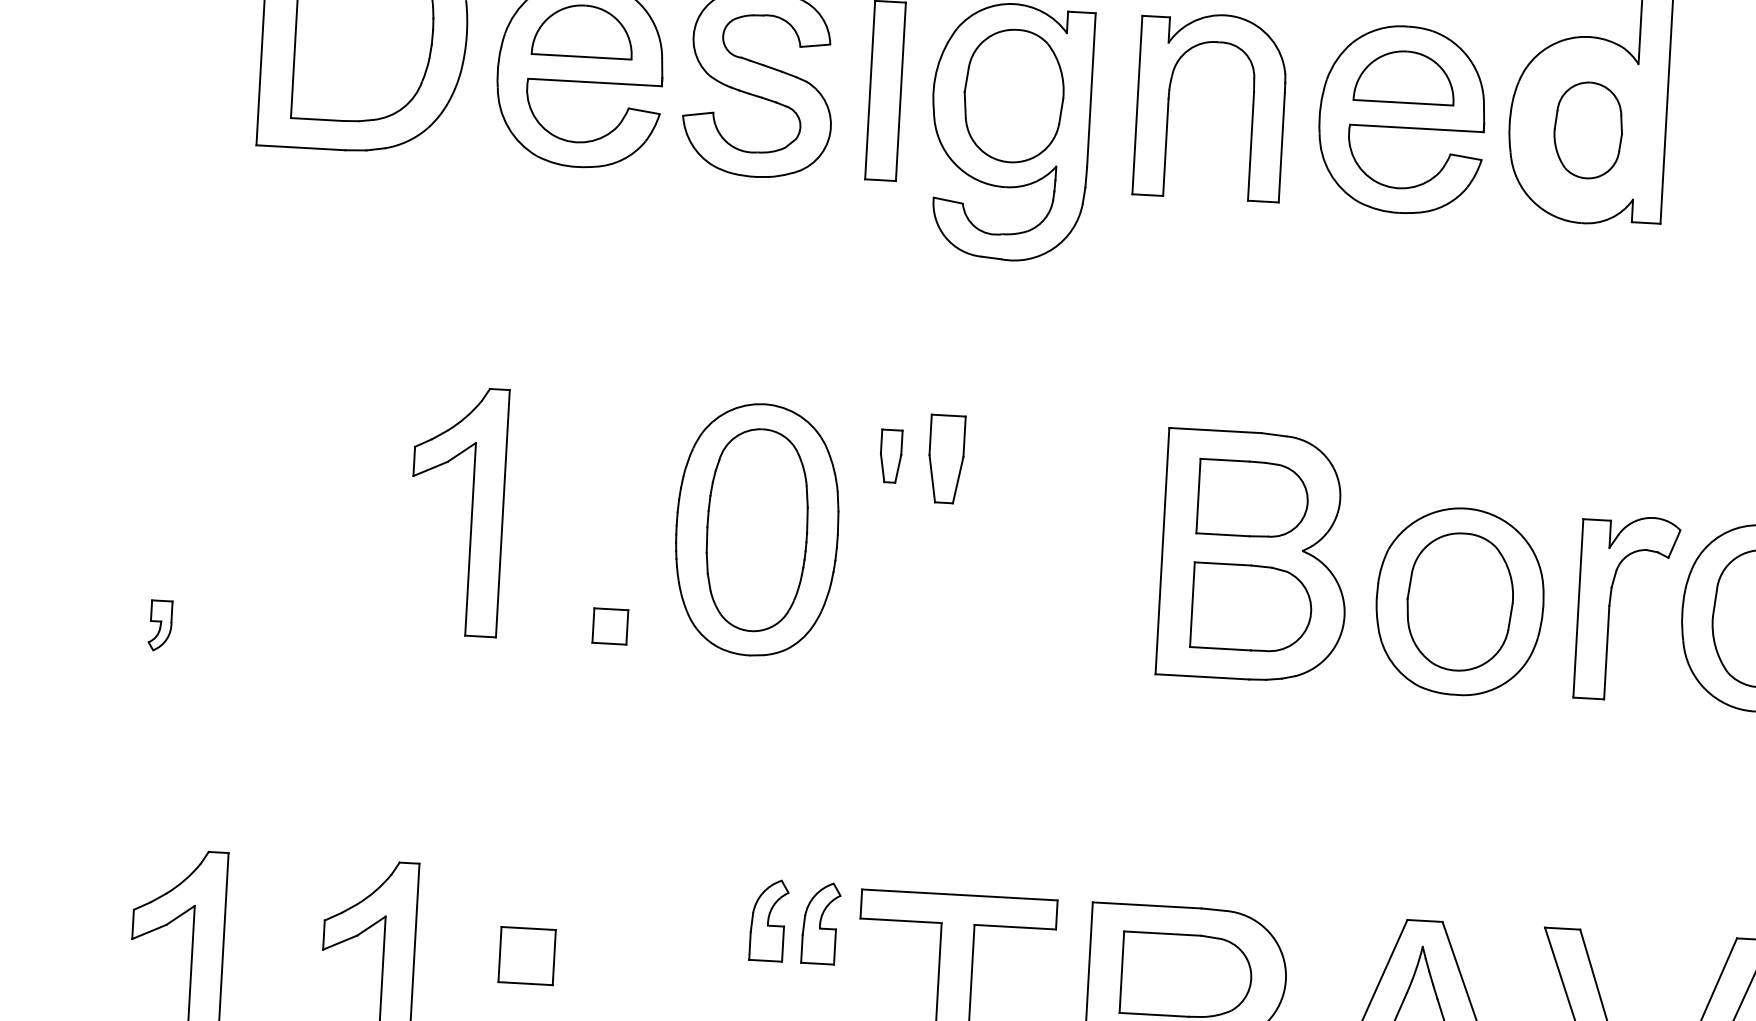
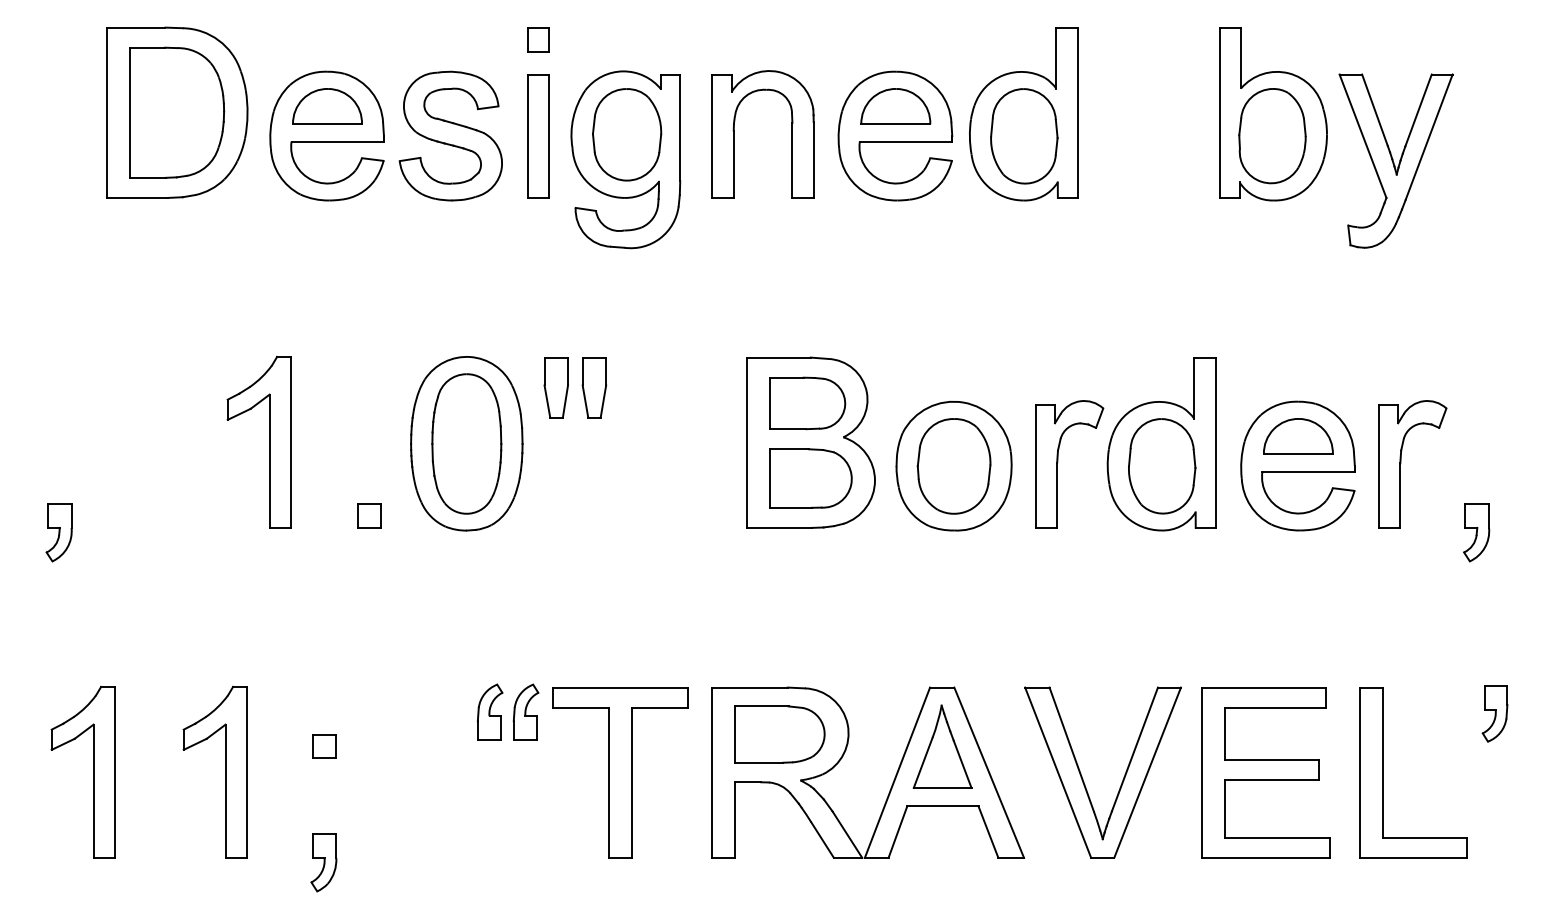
part: (1588, 130) -> (1024, 136), size x1.43
part: (890, 455) -> (555, 387), size x1.67
part: (159, 625) -> (58, 532), size x1.67
part: (526, 956) -> (324, 746), size x0.62

